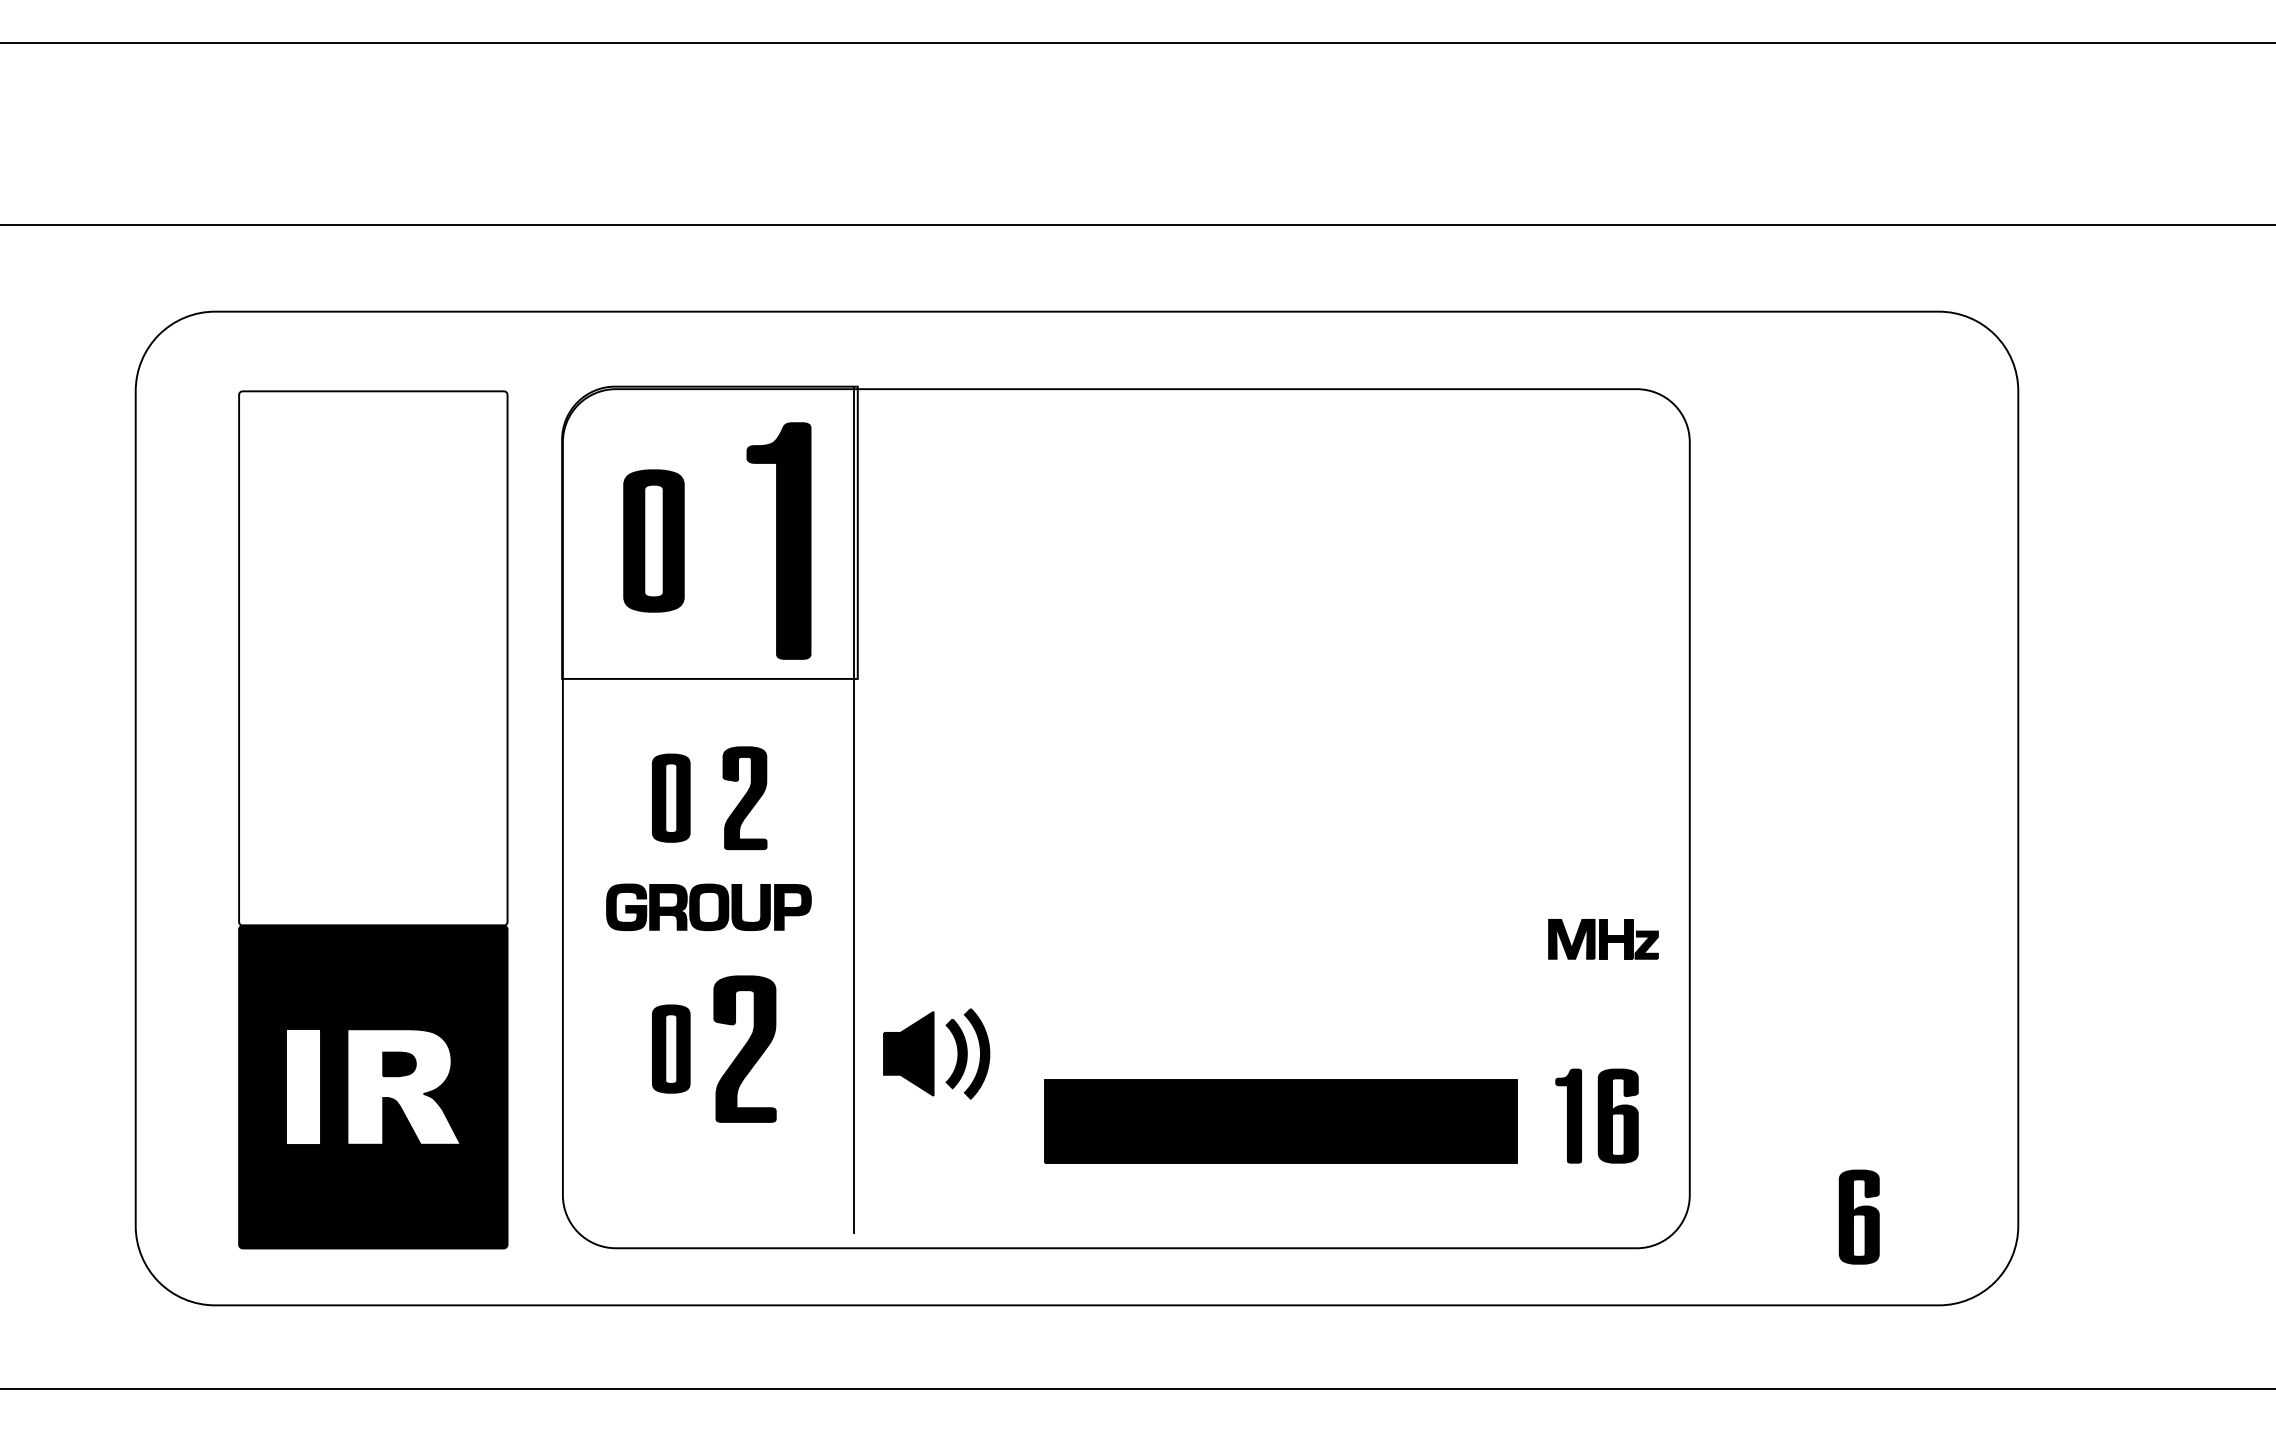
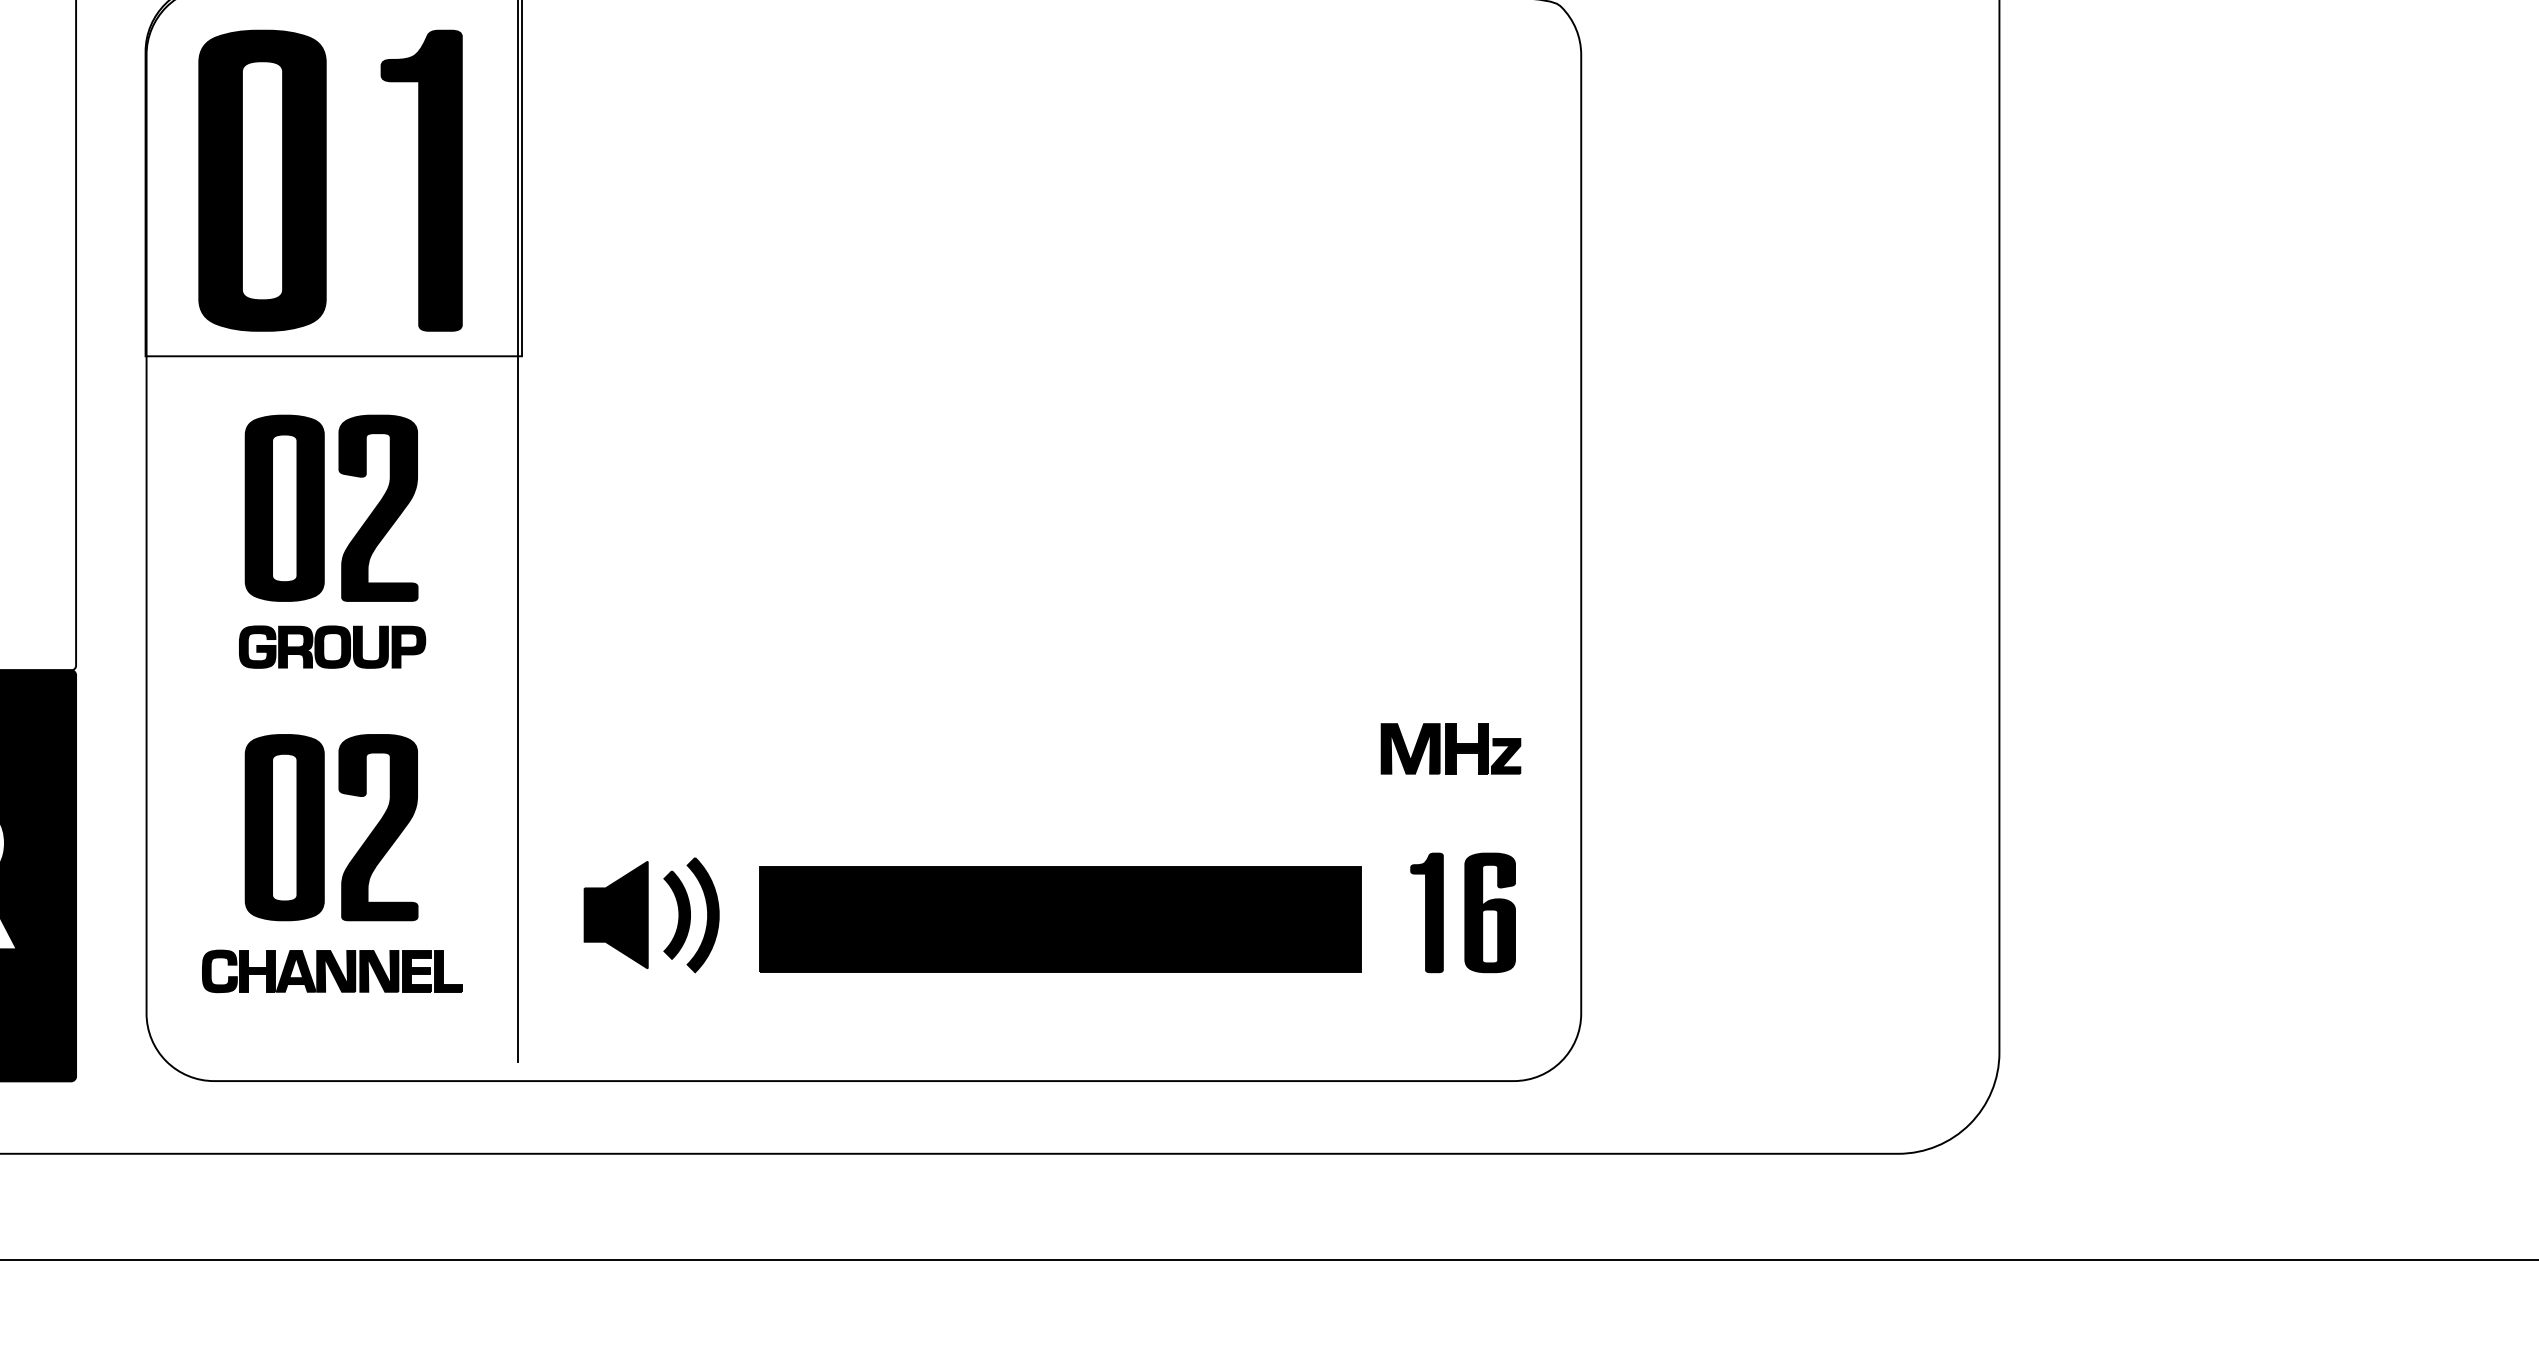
part: (653, 540) -> (261, 180), size x1.67
part: (670, 797) -> (283, 507), size x1.67
part: (744, 797) -> (377, 507), size x1.43
part: (708, 907) -> (331, 647), size x0.71
part: (1603, 939) -> (1450, 749), moved
part: (670, 1048) -> (283, 826), size x1.67
part: (936, 1053) -> (651, 914), moved
part: (708, 1161) -> (331, 970), added
part: (1858, 1216) -> (1796, 1040), removed

